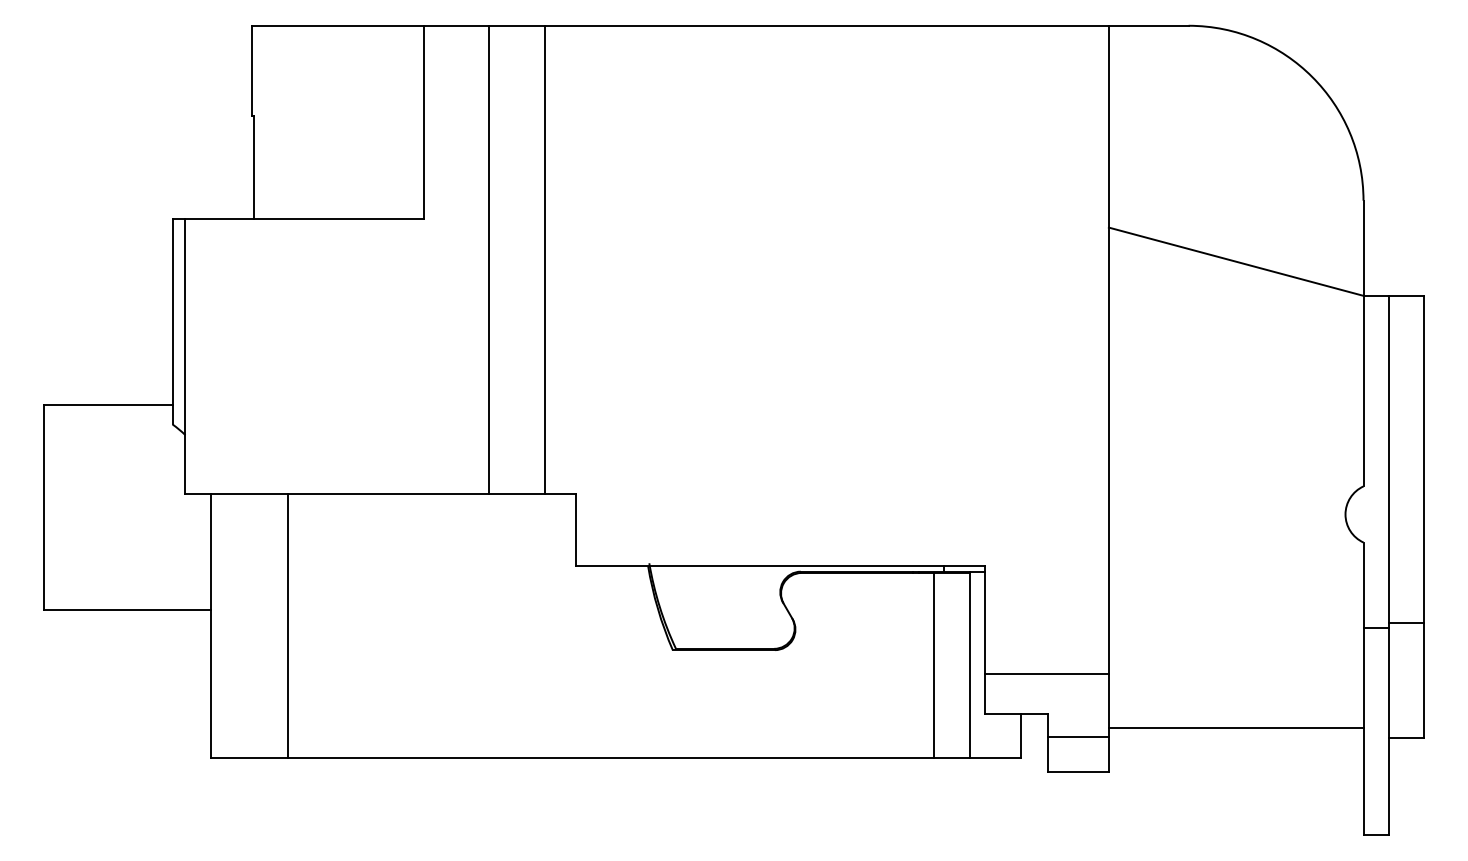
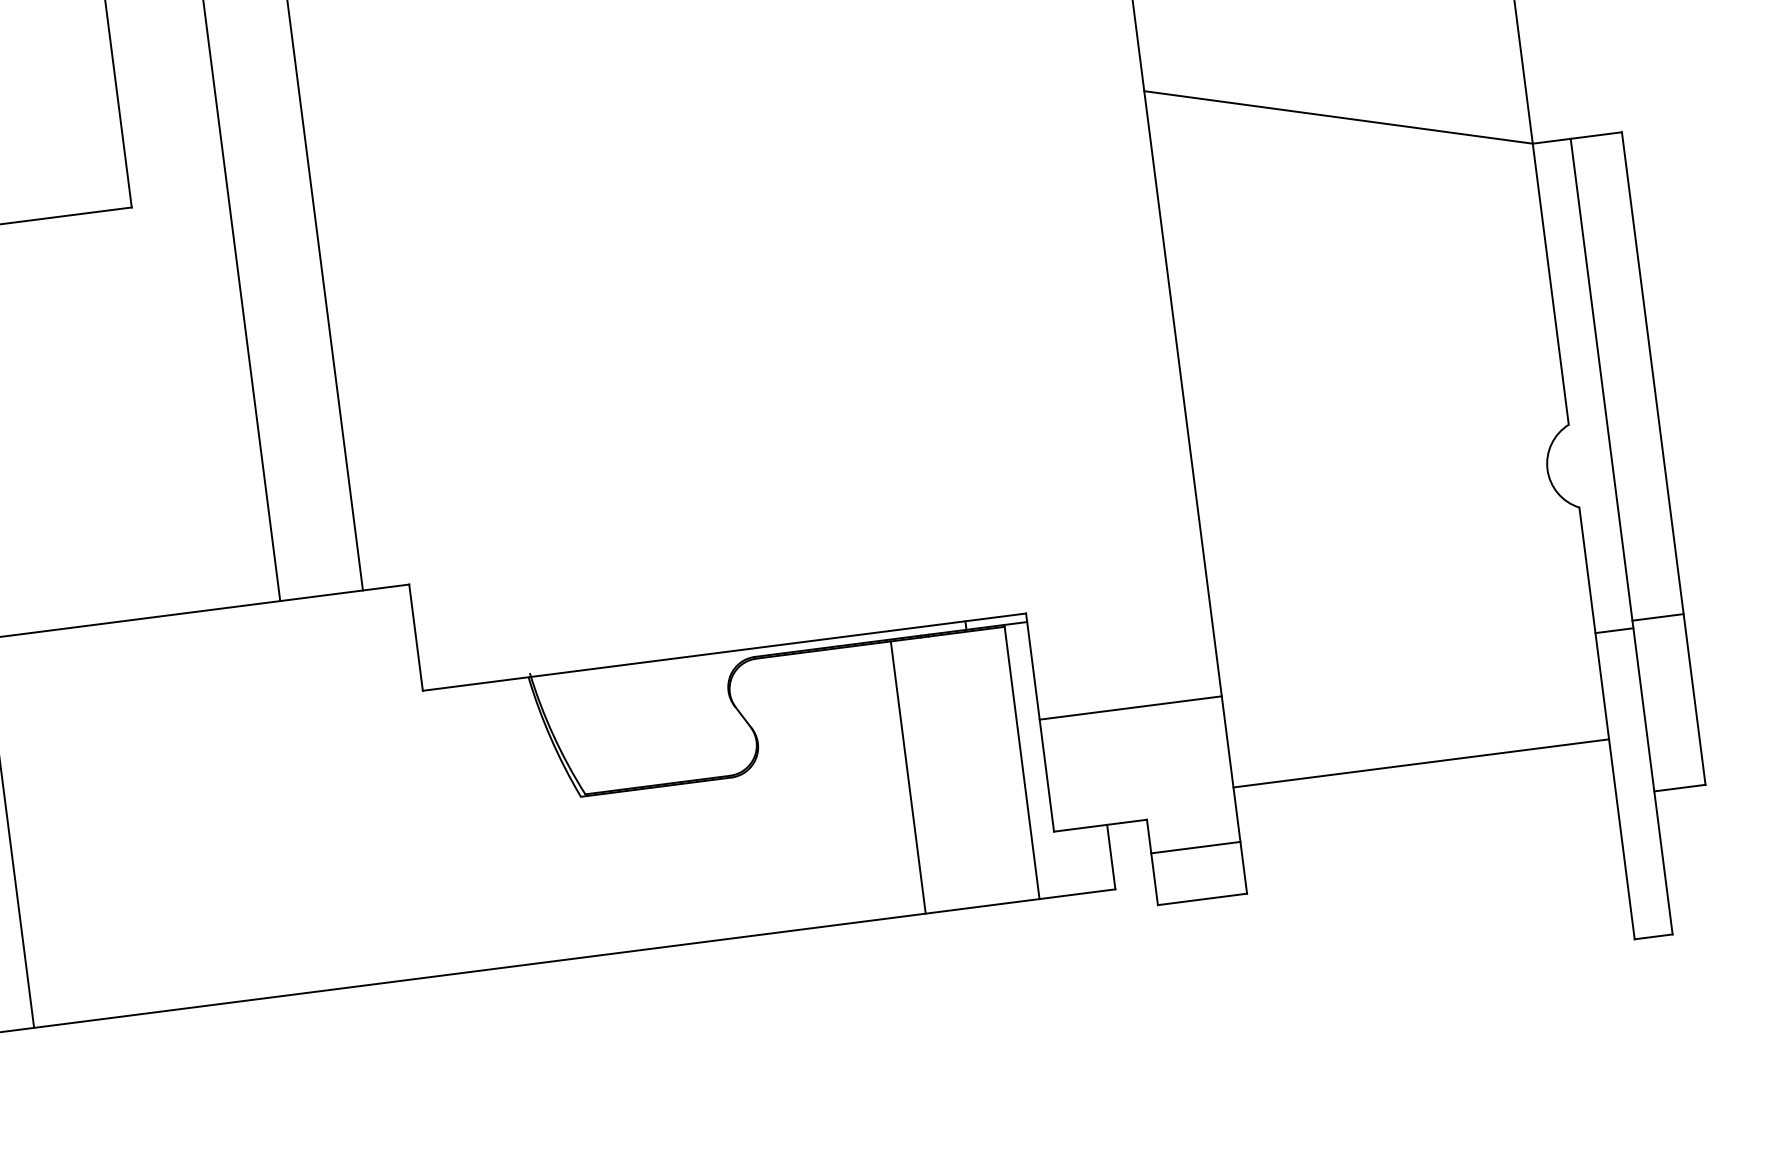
line: (933, 664) -> (907, 776), moved
line: (1046, 673) -> (1129, 707), moved
line: (1235, 727) -> (1420, 763), moved

